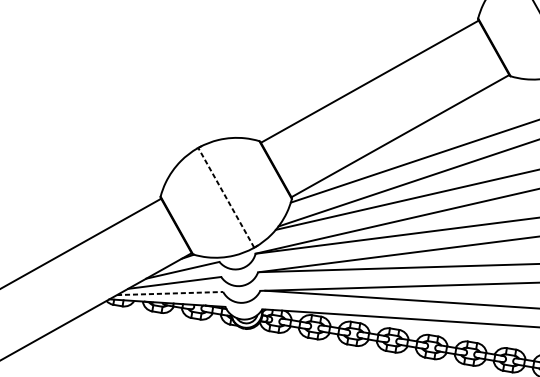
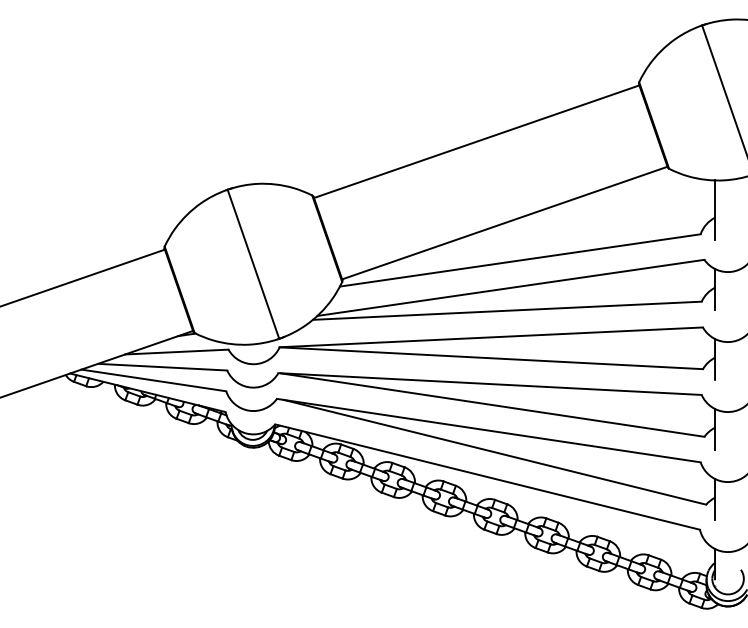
line: (226, 197) -> (253, 264), dashed -> solid
line: (170, 293) -> (154, 380), dashed -> solid

